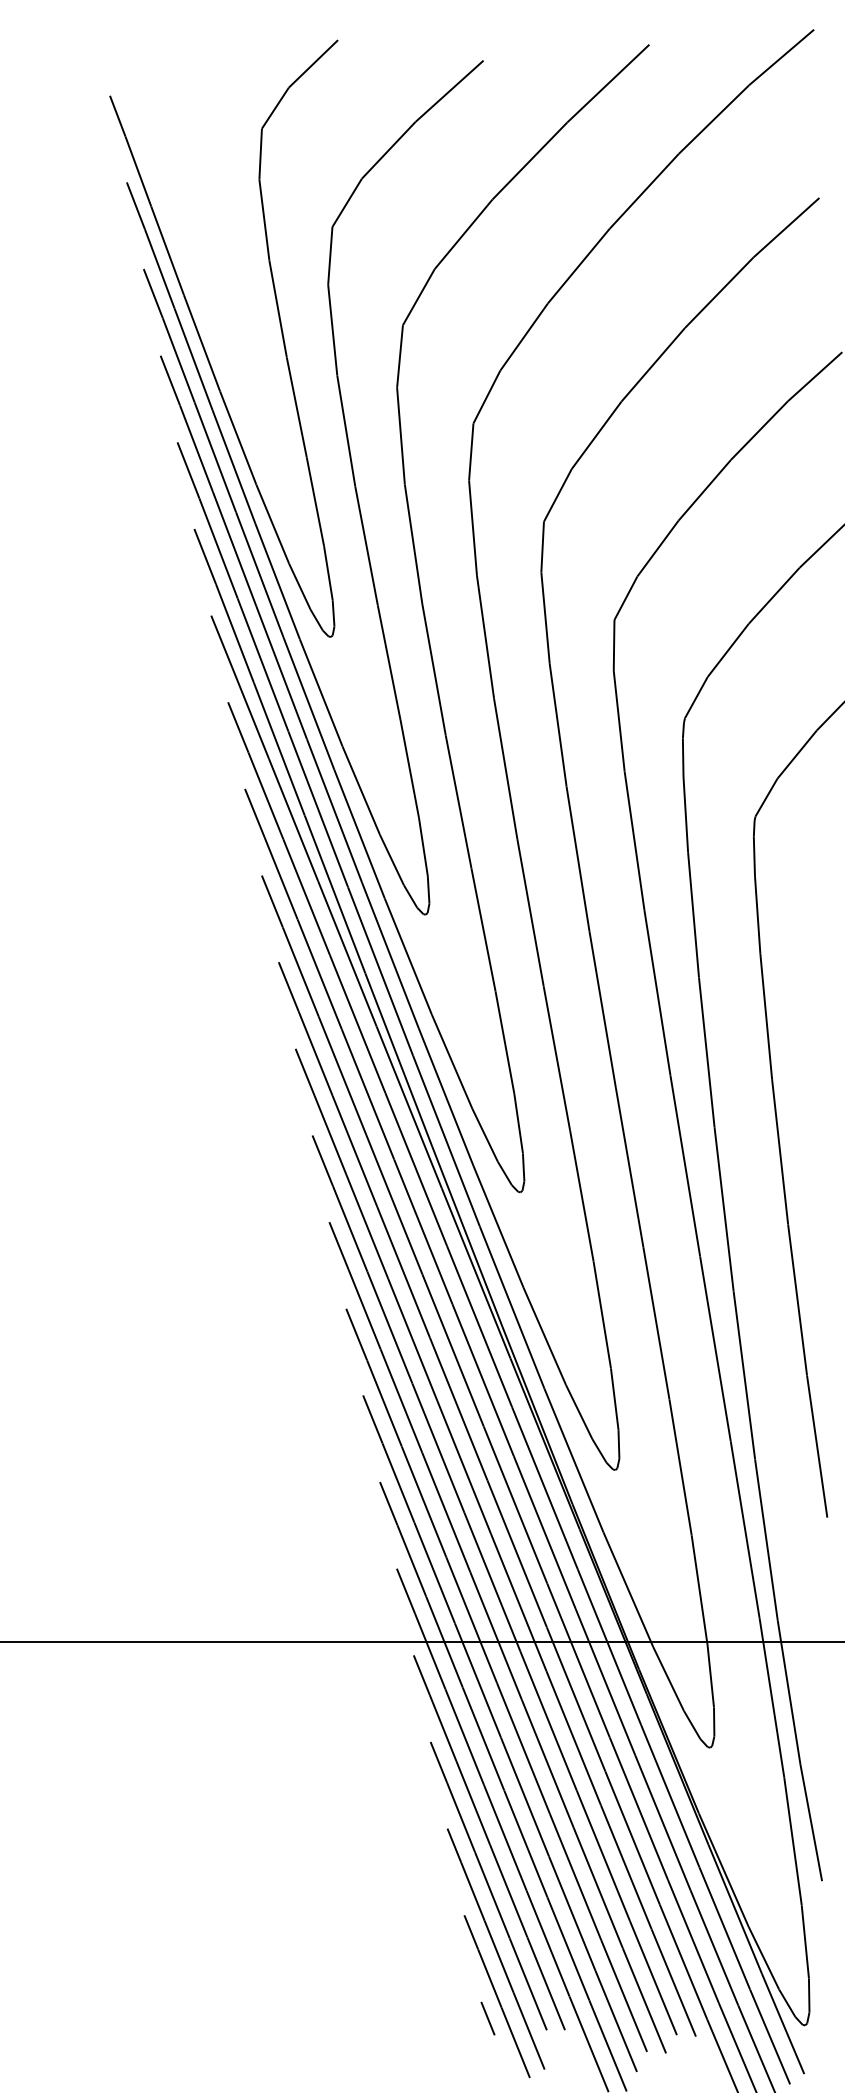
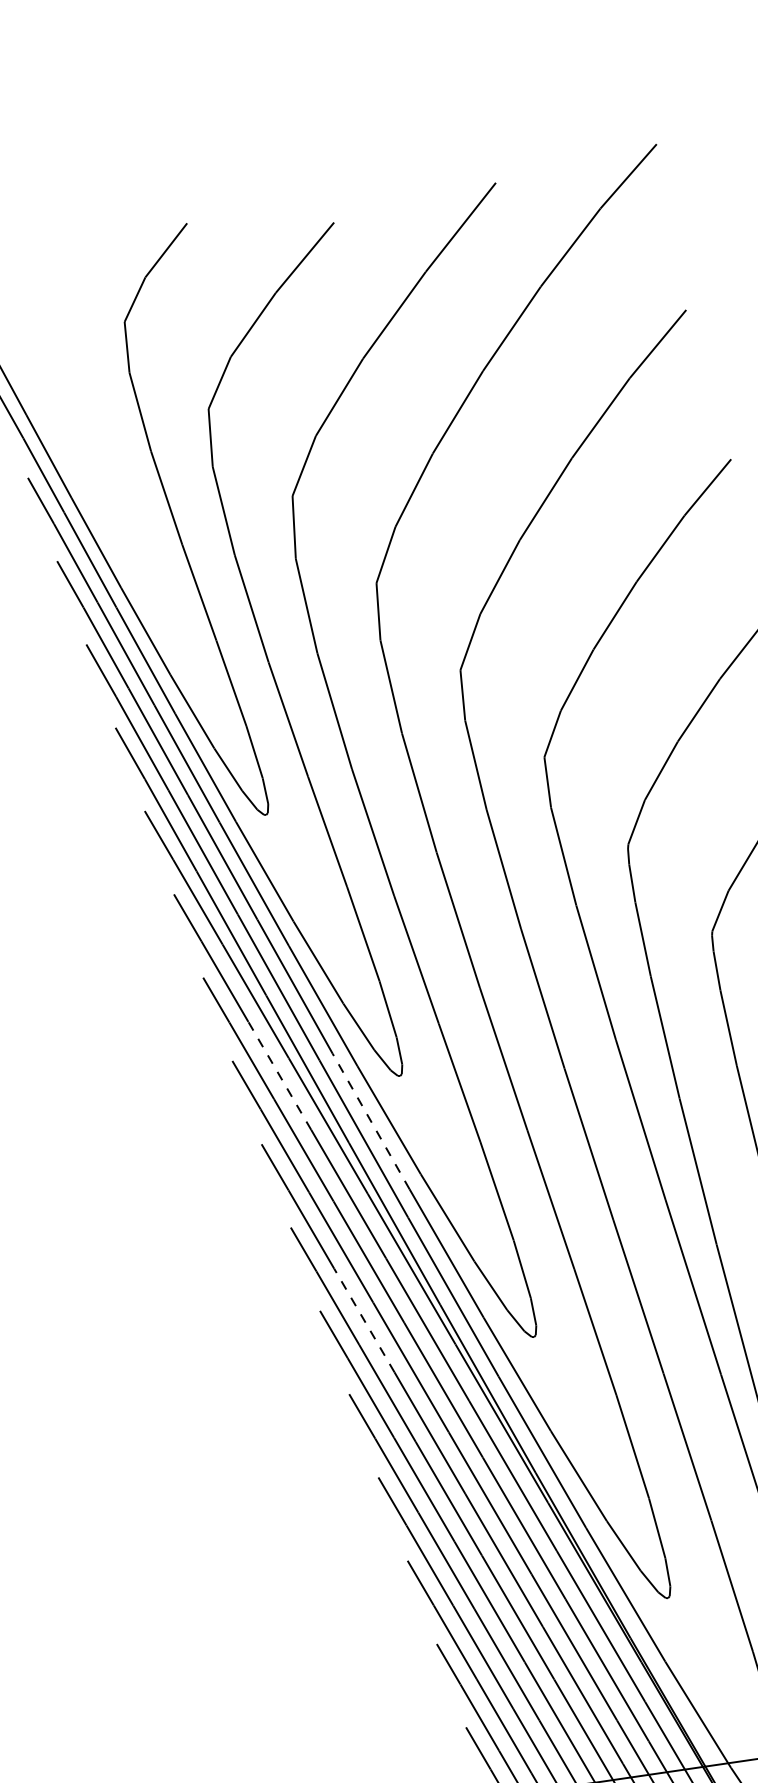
line: (306, 896) -> (279, 1075), solid -> dashed
line: (390, 955) -> (371, 1121), solid -> dashed
line: (354, 1151) -> (363, 1320), solid -> dashed

